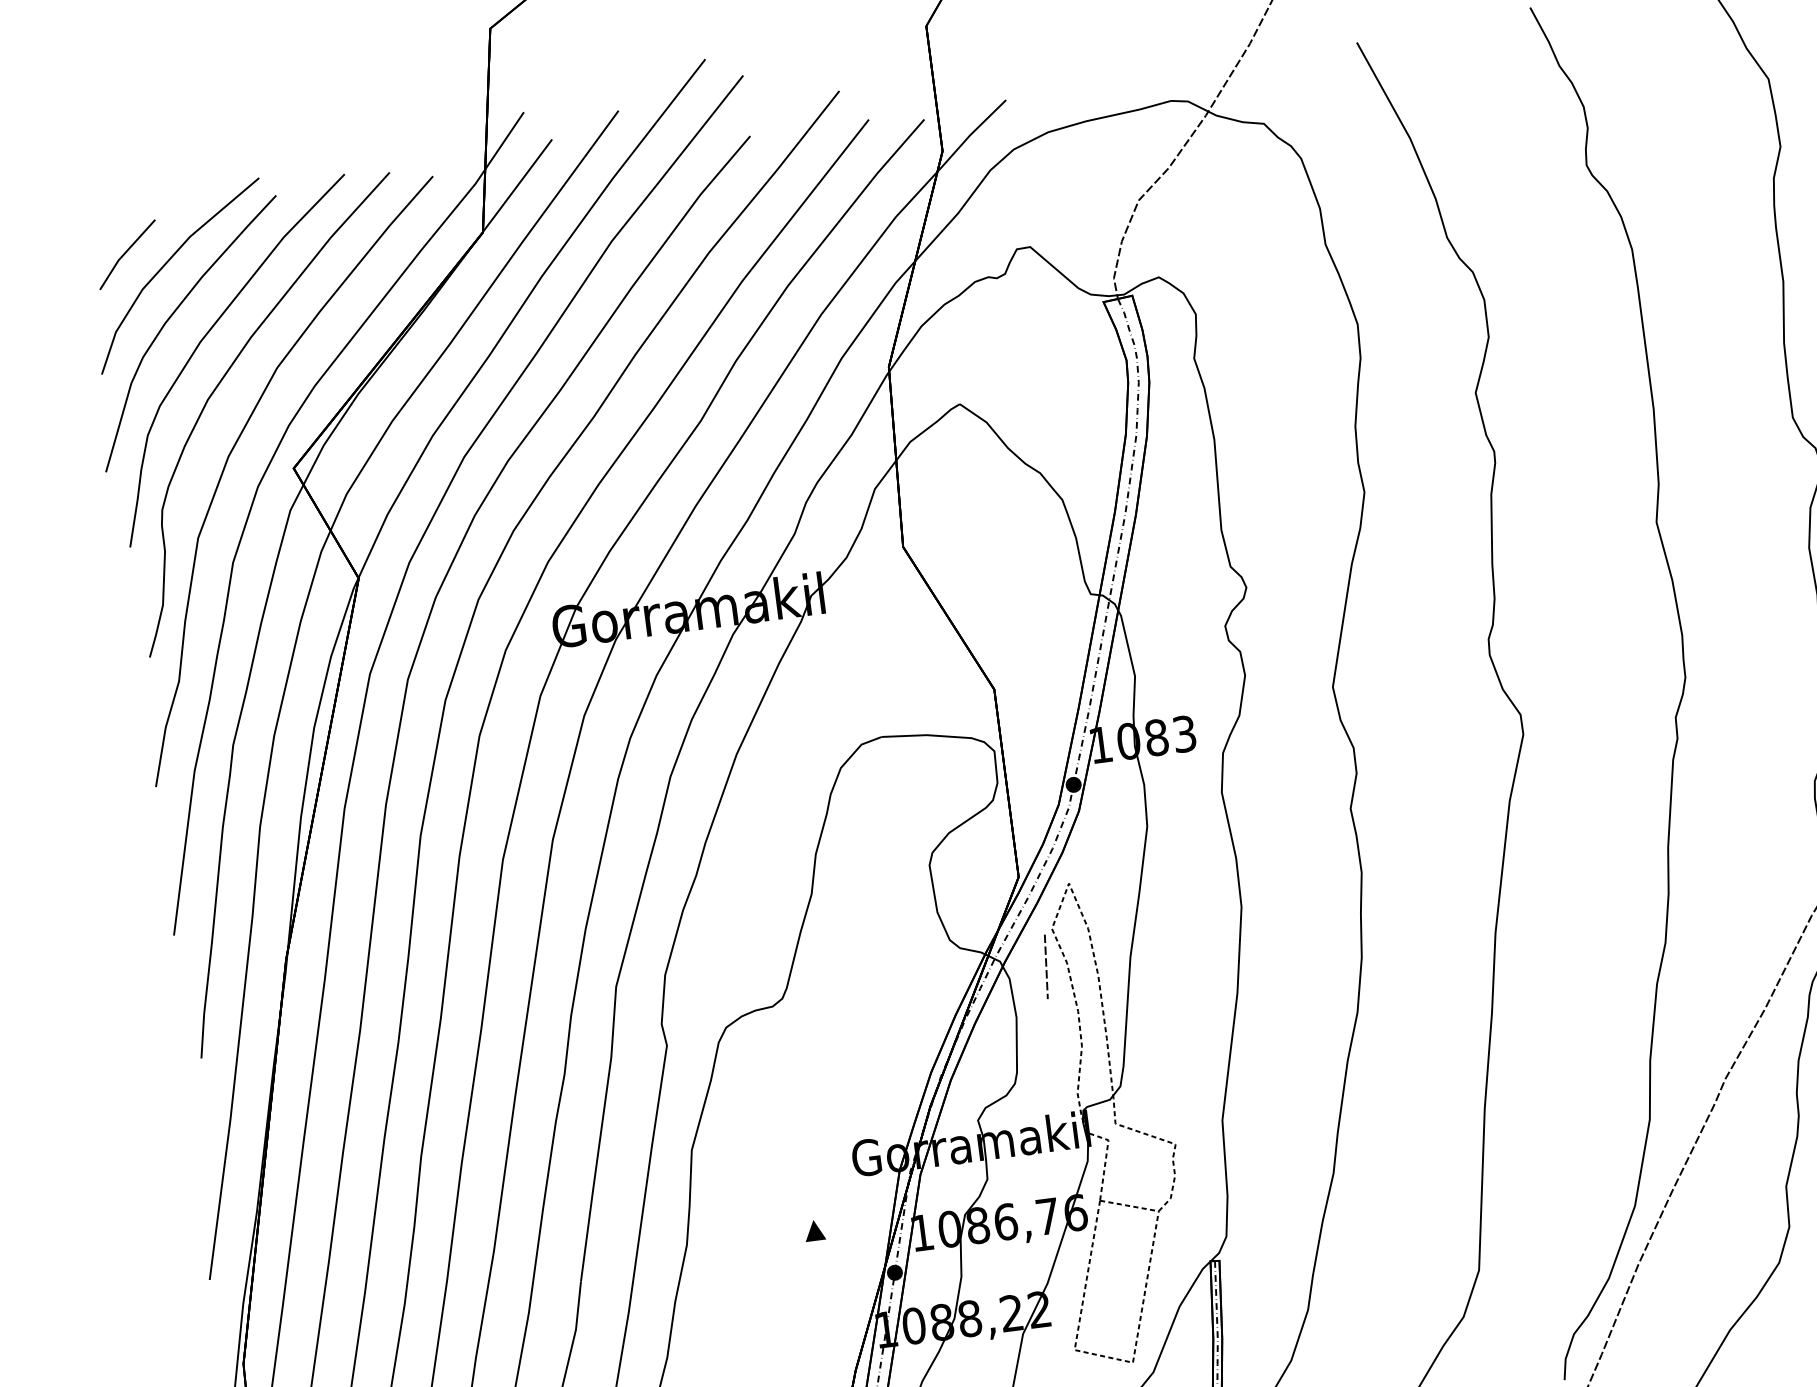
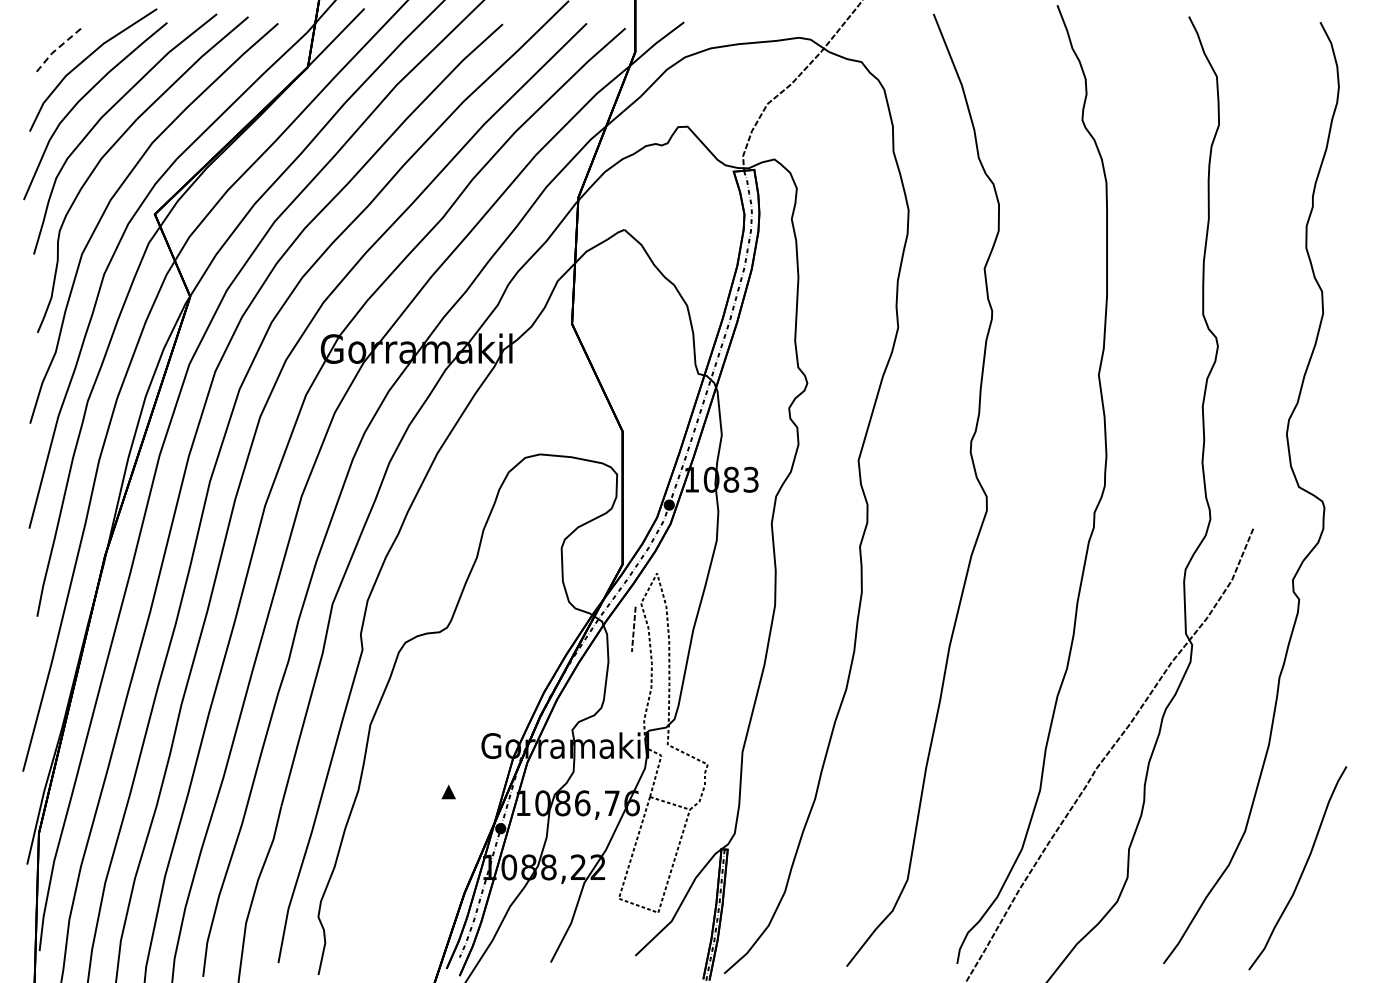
line: (124, 253) -> (56, 49), solid -> dashed

